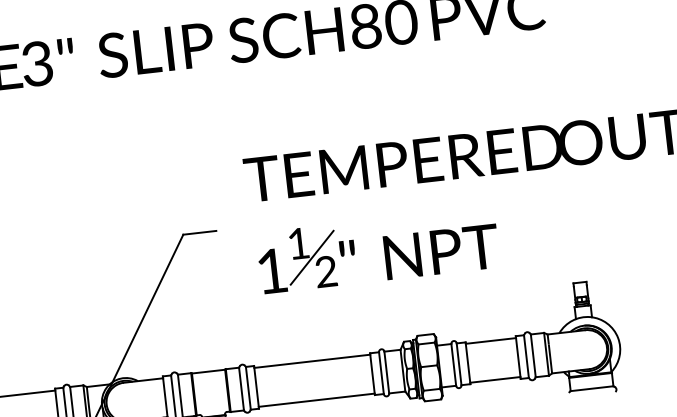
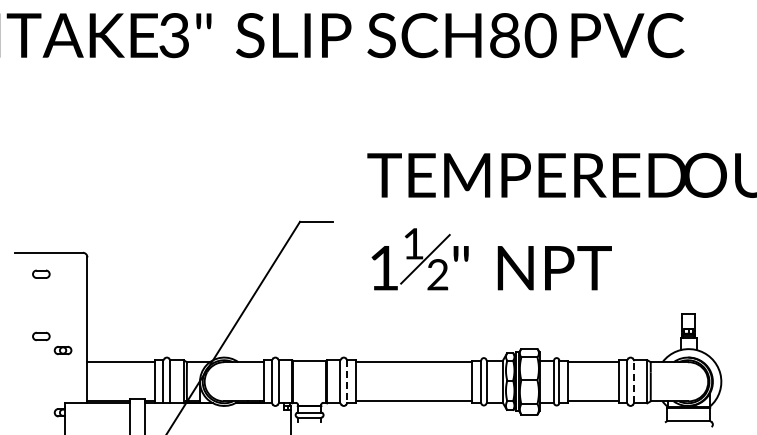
line: (533, 355) -> (634, 381), solid -> dashed
line: (248, 387) -> (347, 381), solid -> dashed

